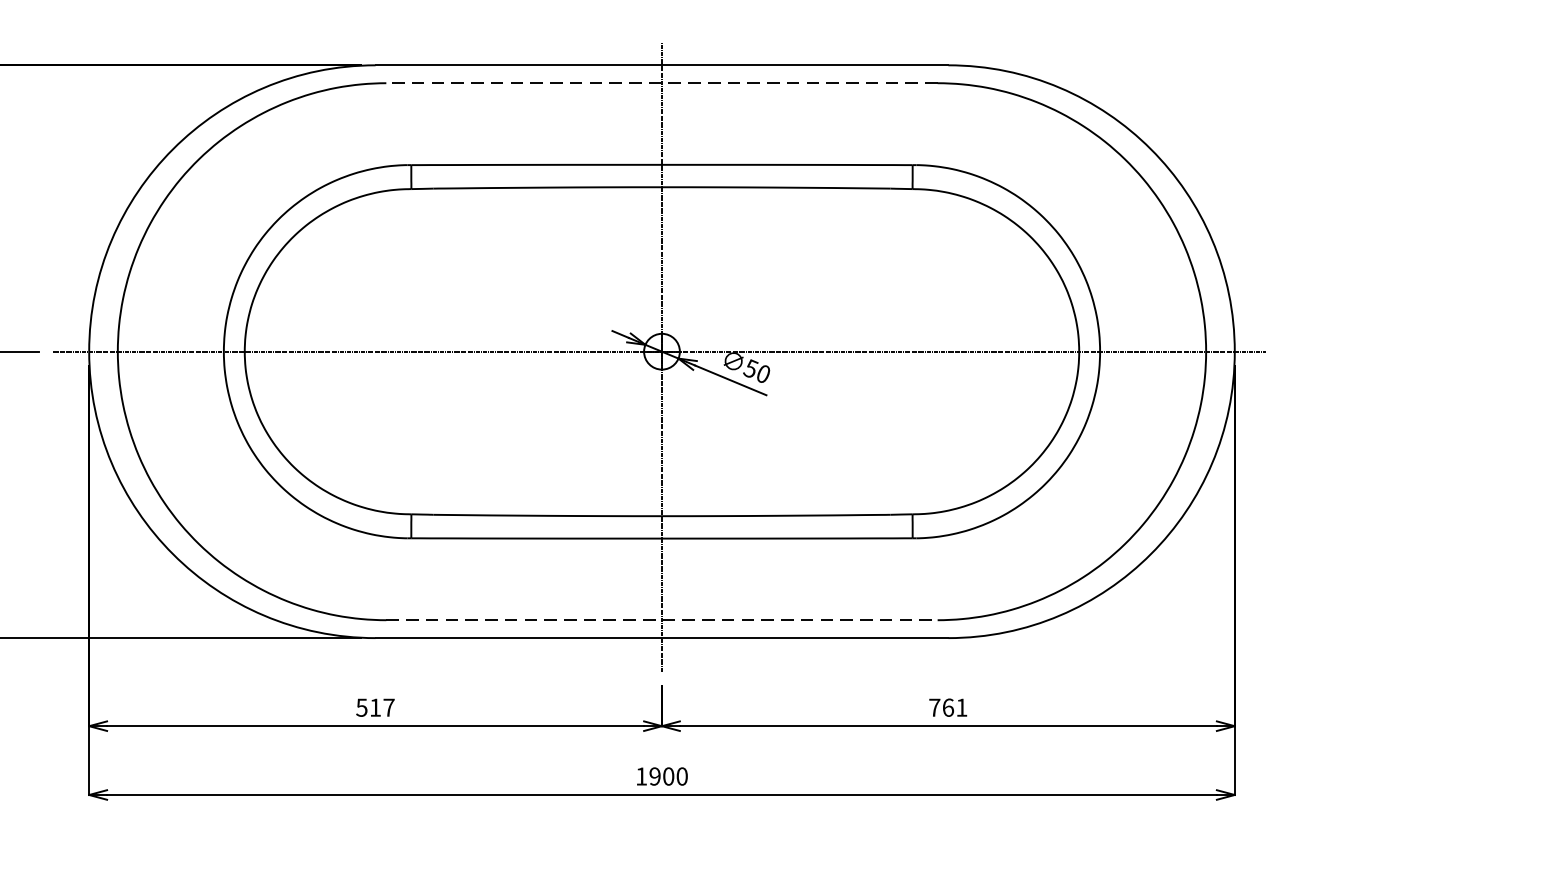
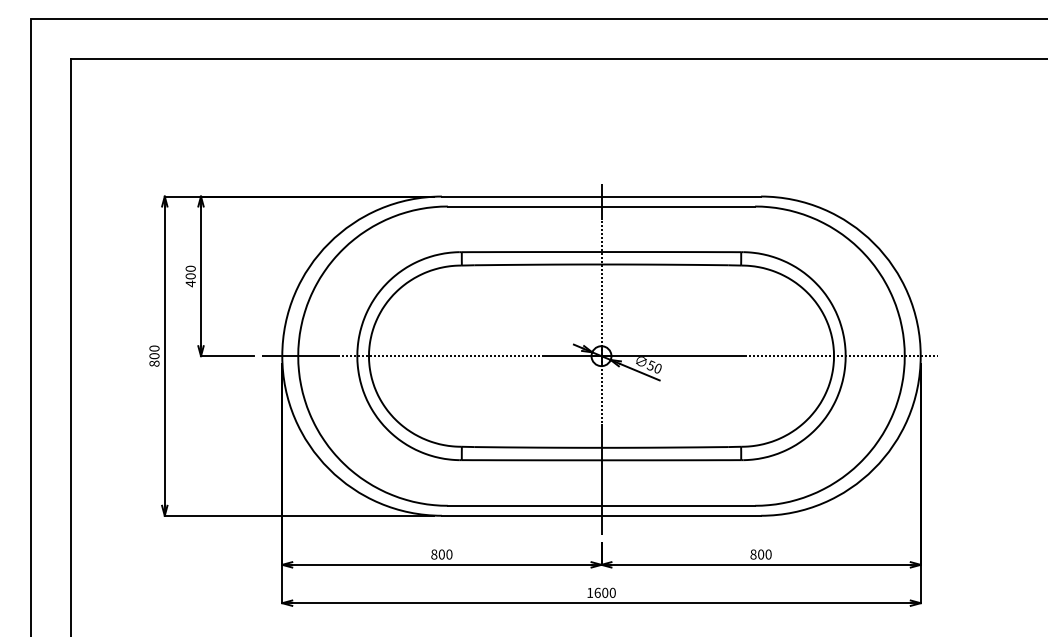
line: (661, 83) -> (601, 206), dashed -> solid
line: (661, 619) -> (601, 505), dashed -> solid
text: (374, 707) -> (441, 554), 517 -> 800
text: (947, 707) -> (760, 554), 761 -> 800
text: (654, 775) -> (597, 592), 1900 -> 1600

